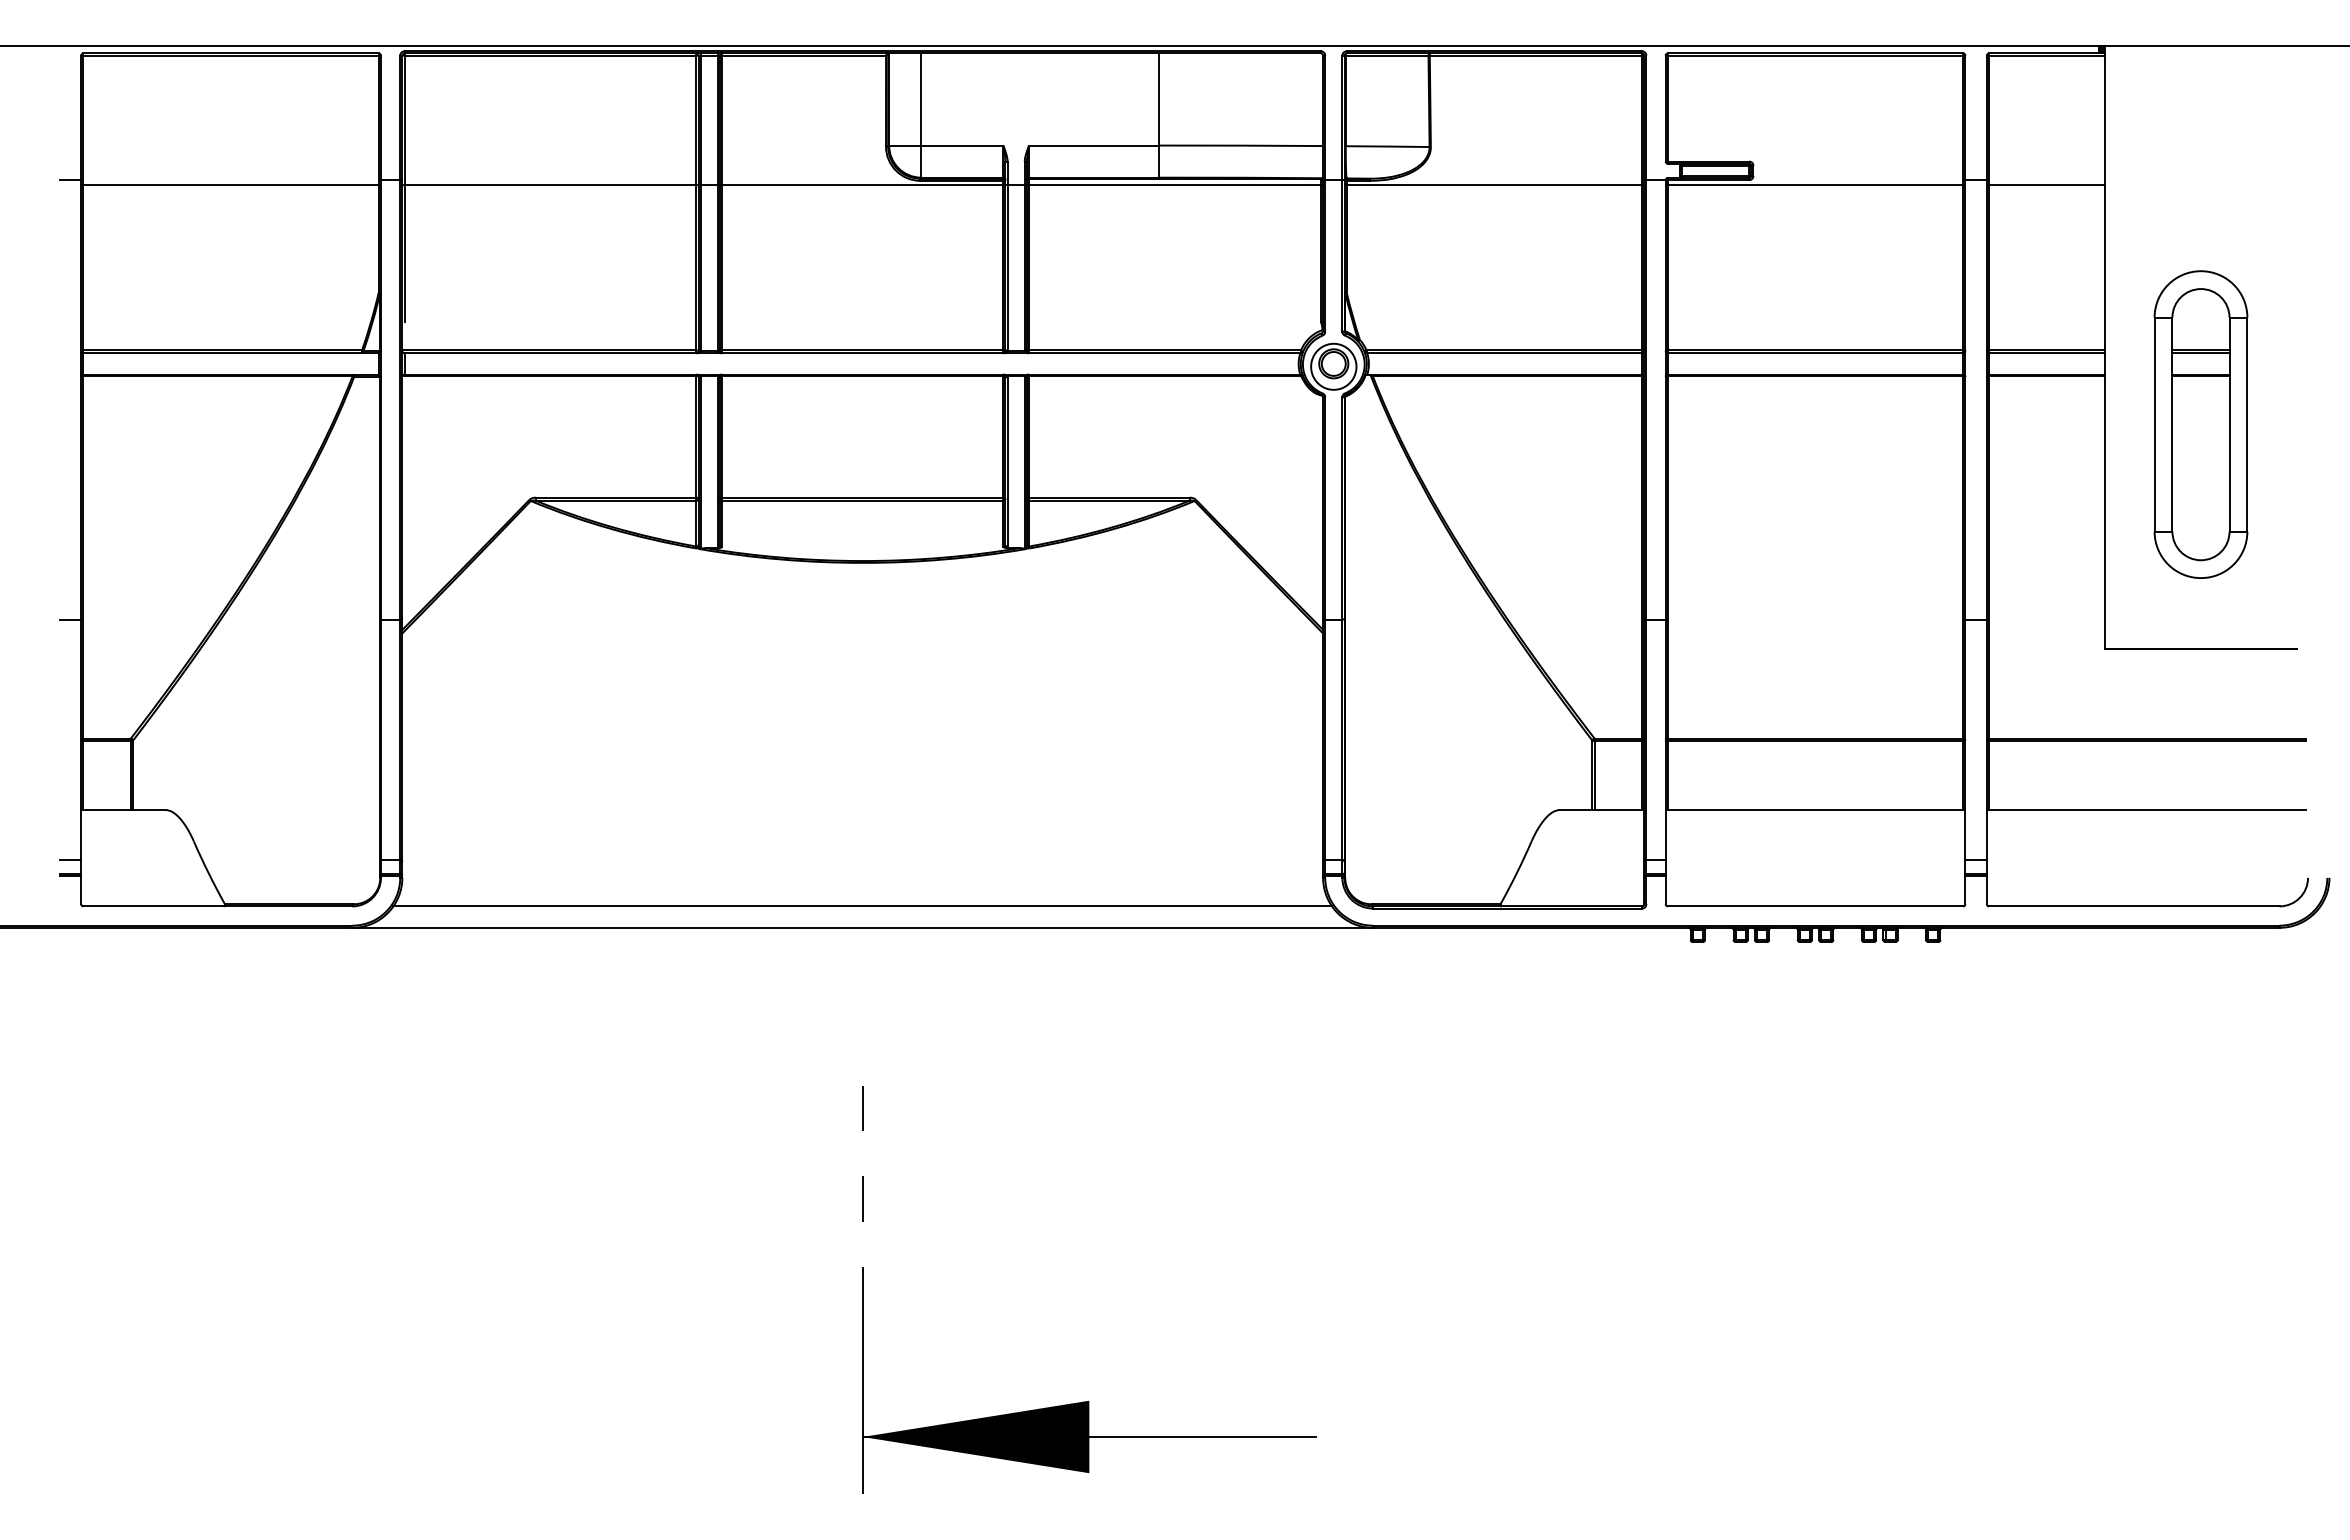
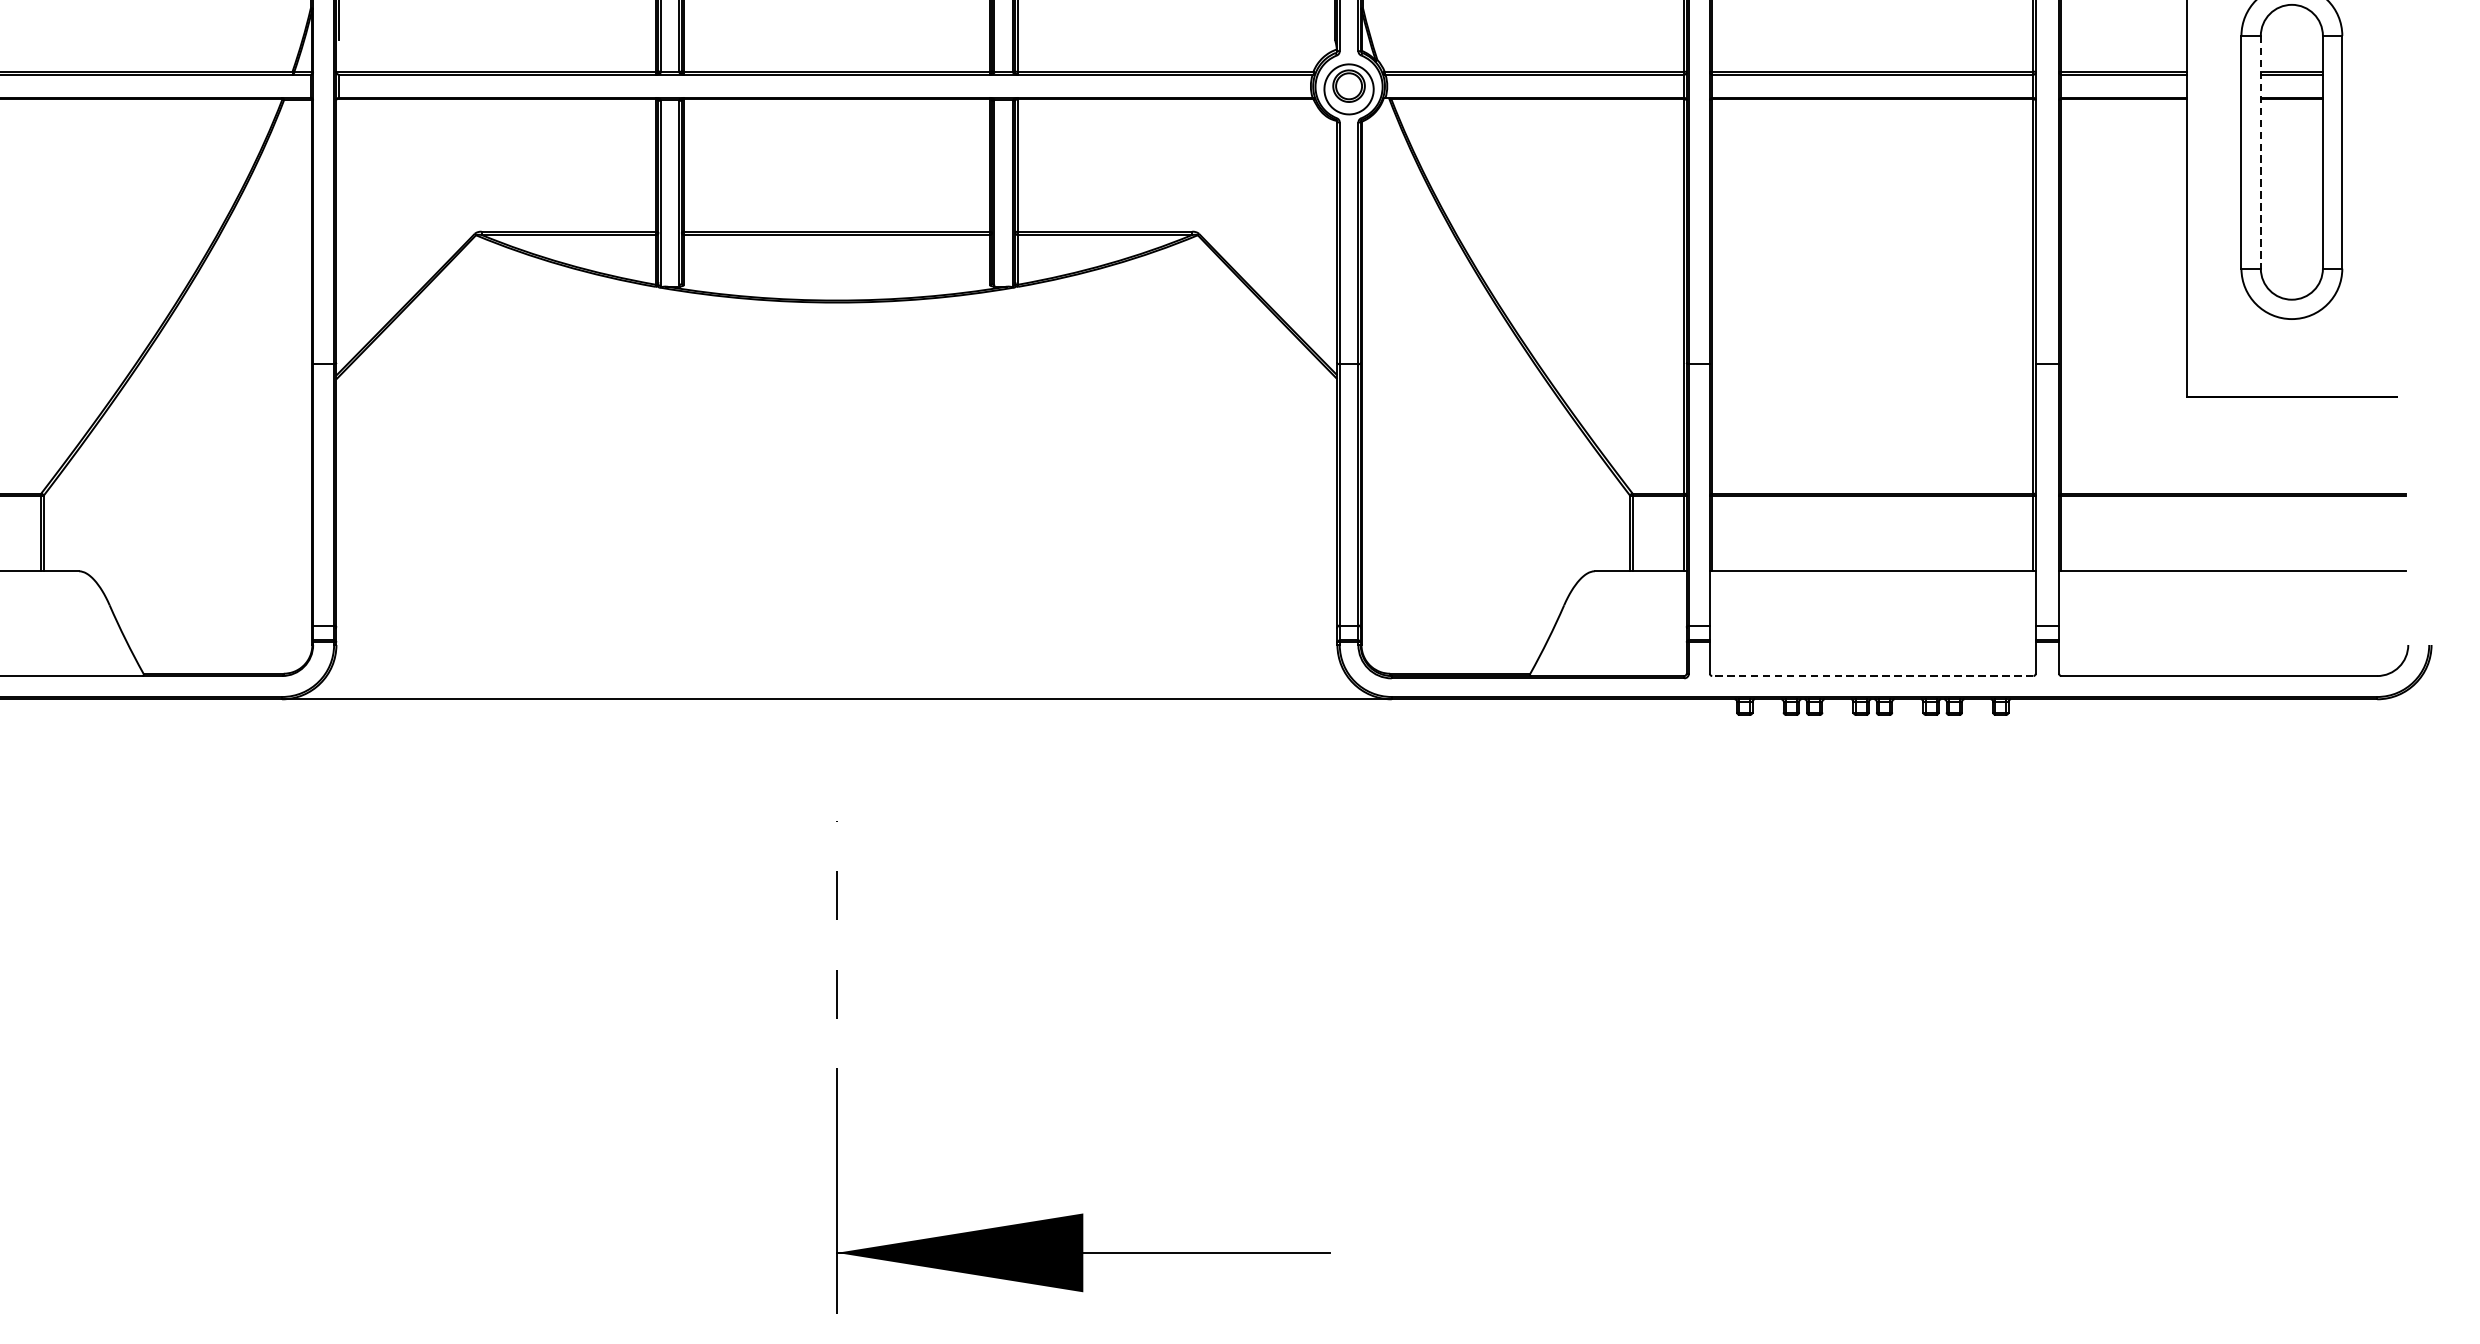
line: (2172, 425) -> (2260, 153), solid -> dashed
line: (862, 906) -> (836, 676), removed
line: (1815, 906) -> (1872, 676), solid -> dashed

